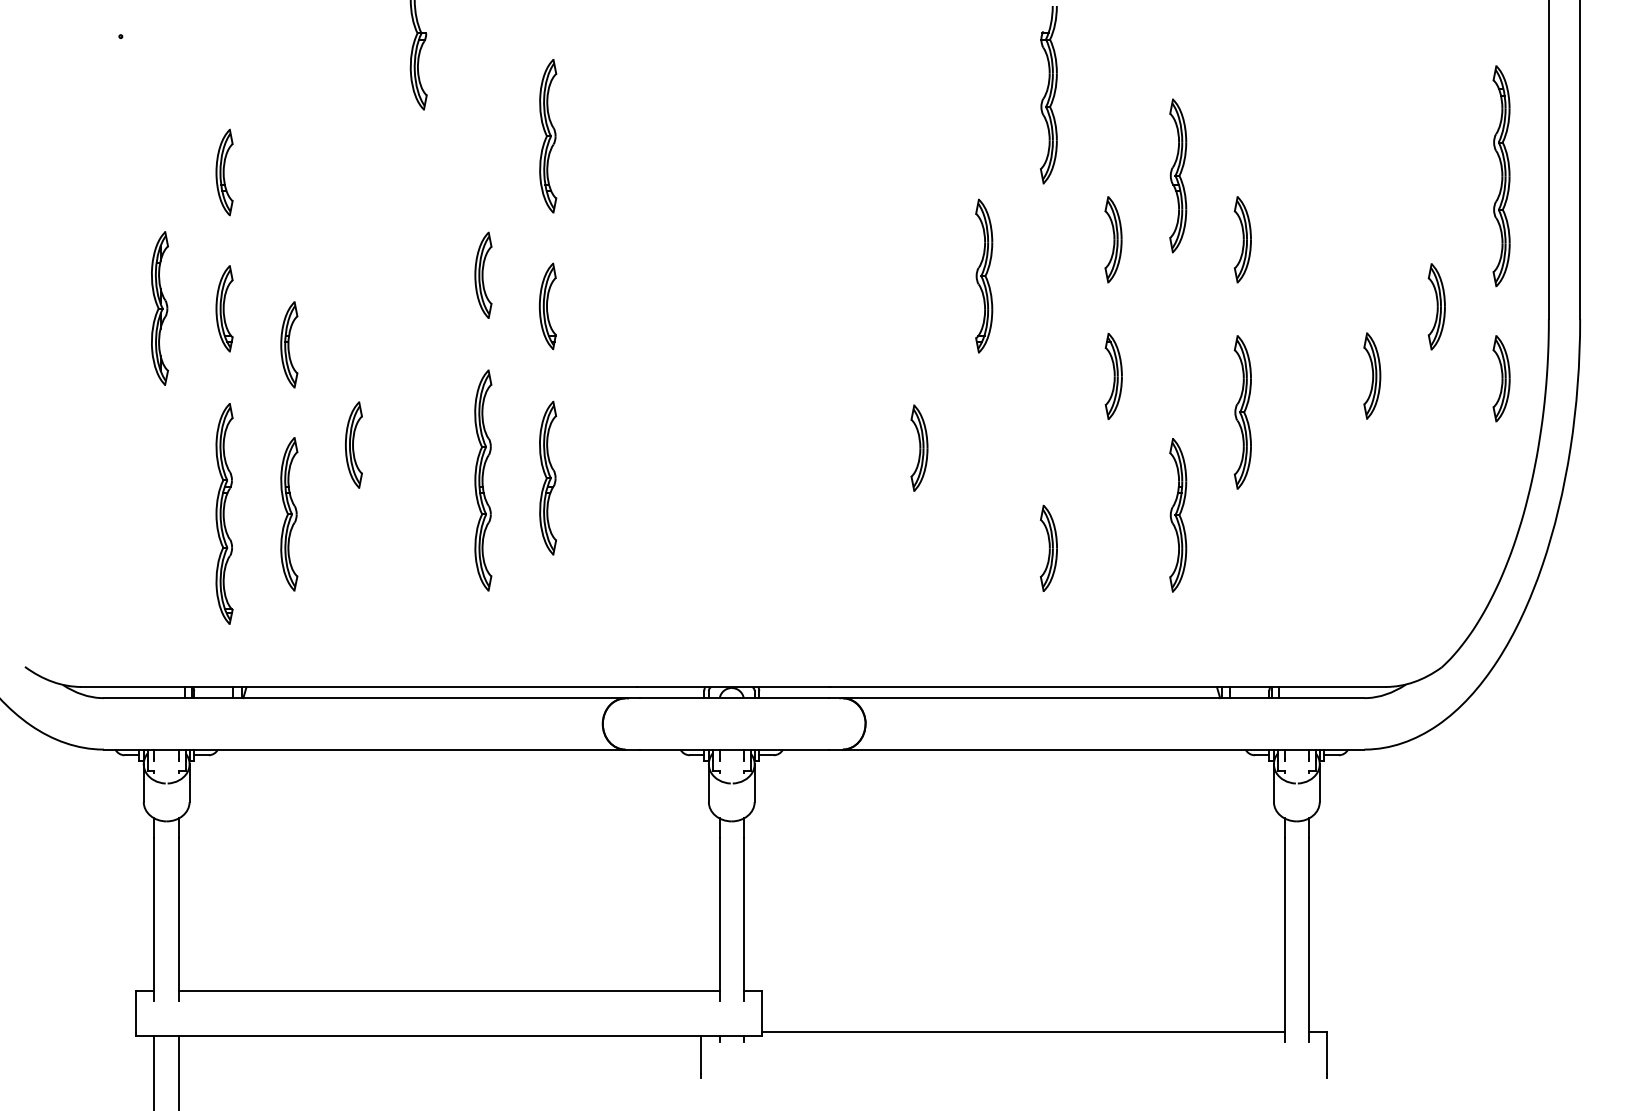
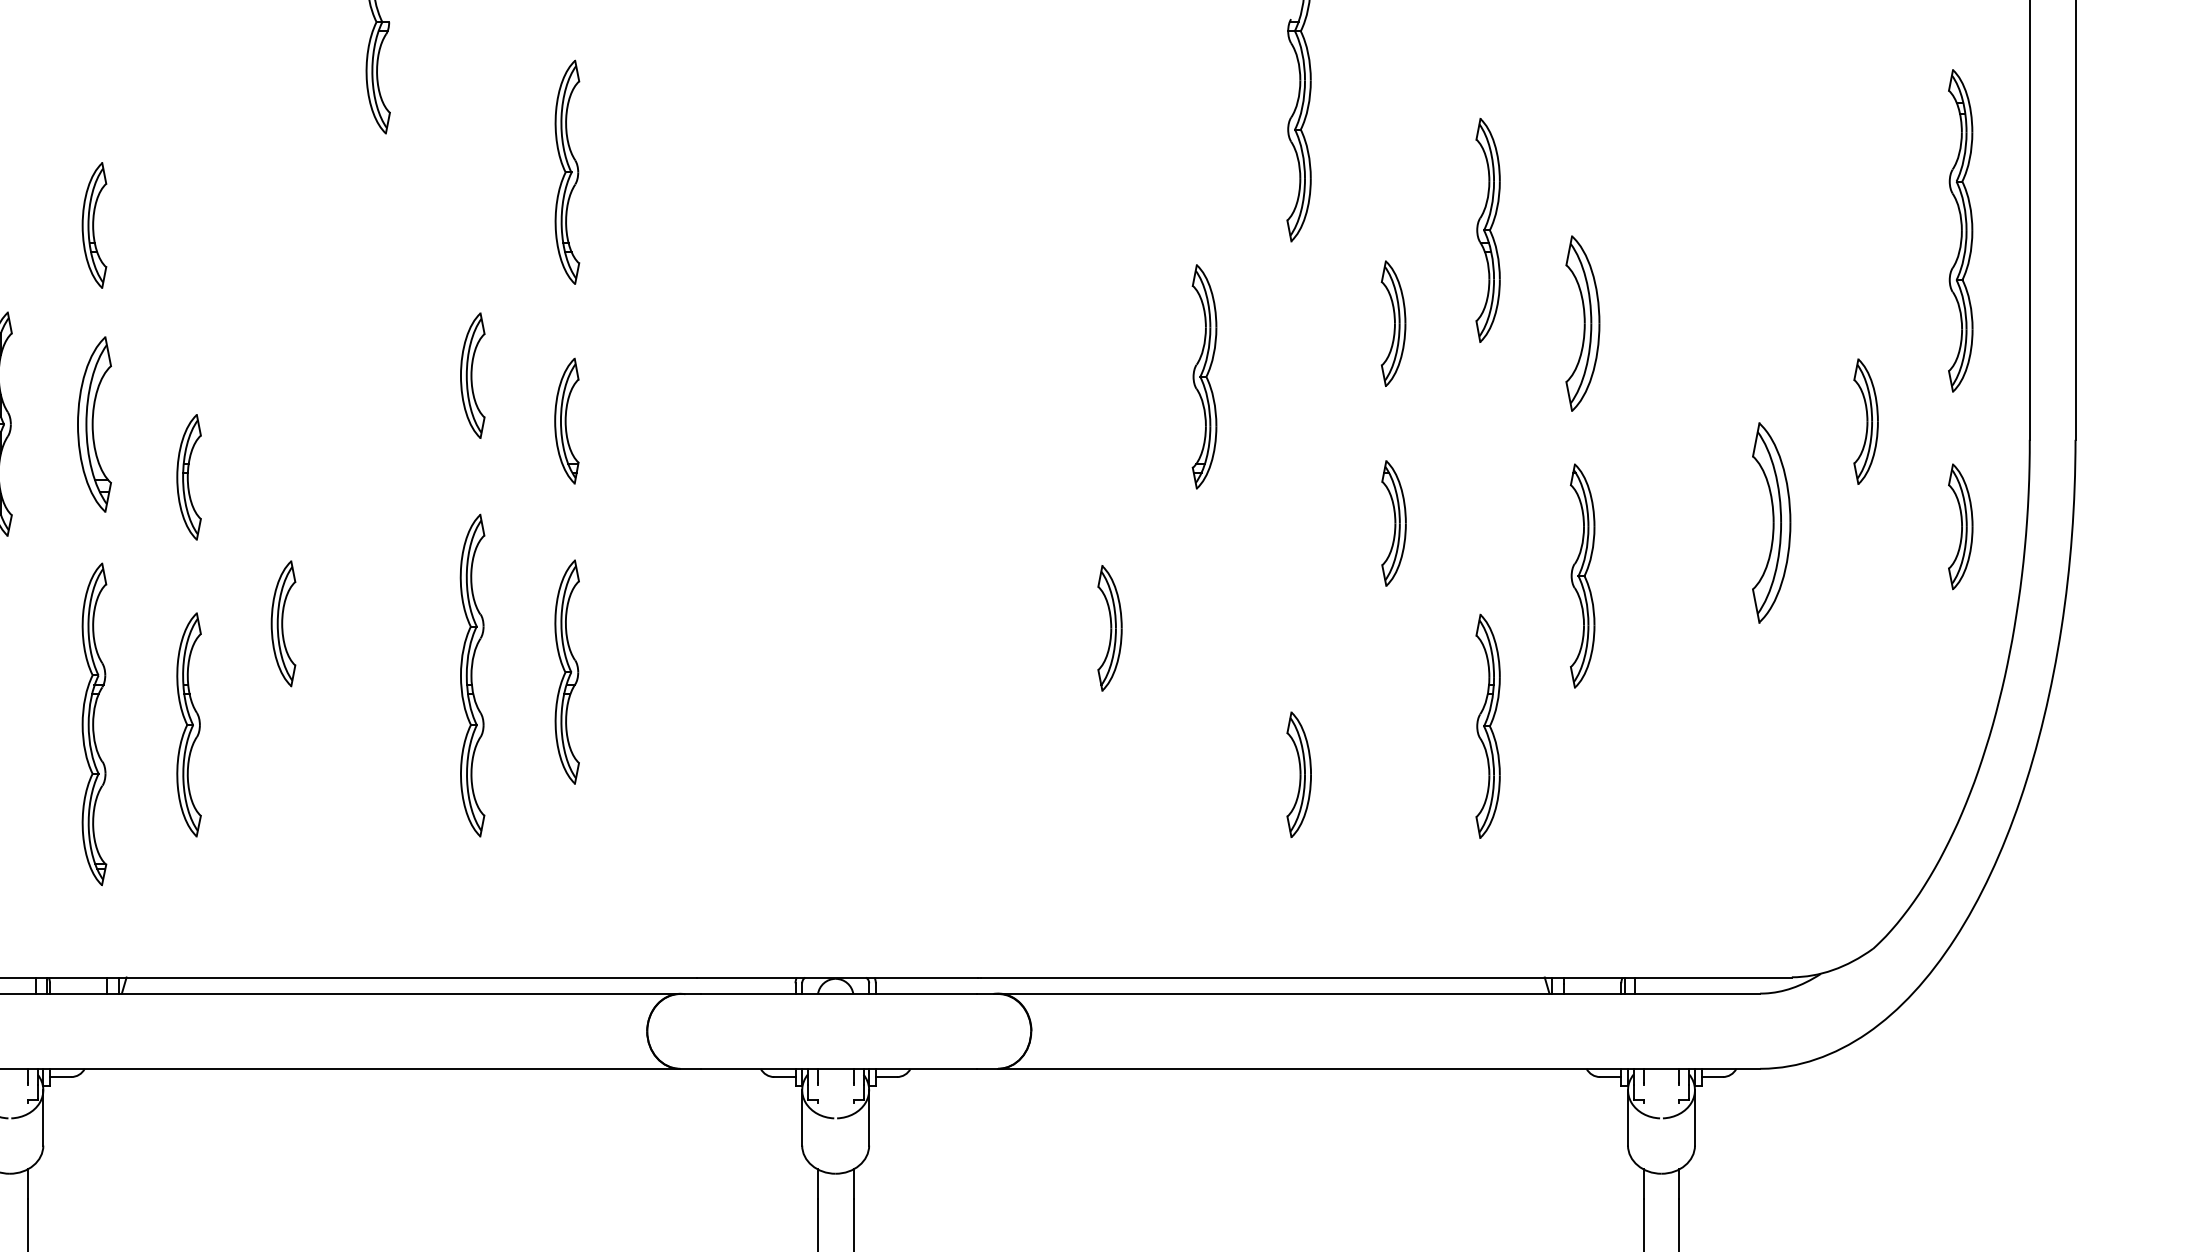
part: (1242, 239) -> (1582, 323), size x1.4
part: (224, 308) -> (94, 424), size x1.4
part: (1372, 375) -> (1772, 522), size x1.6

